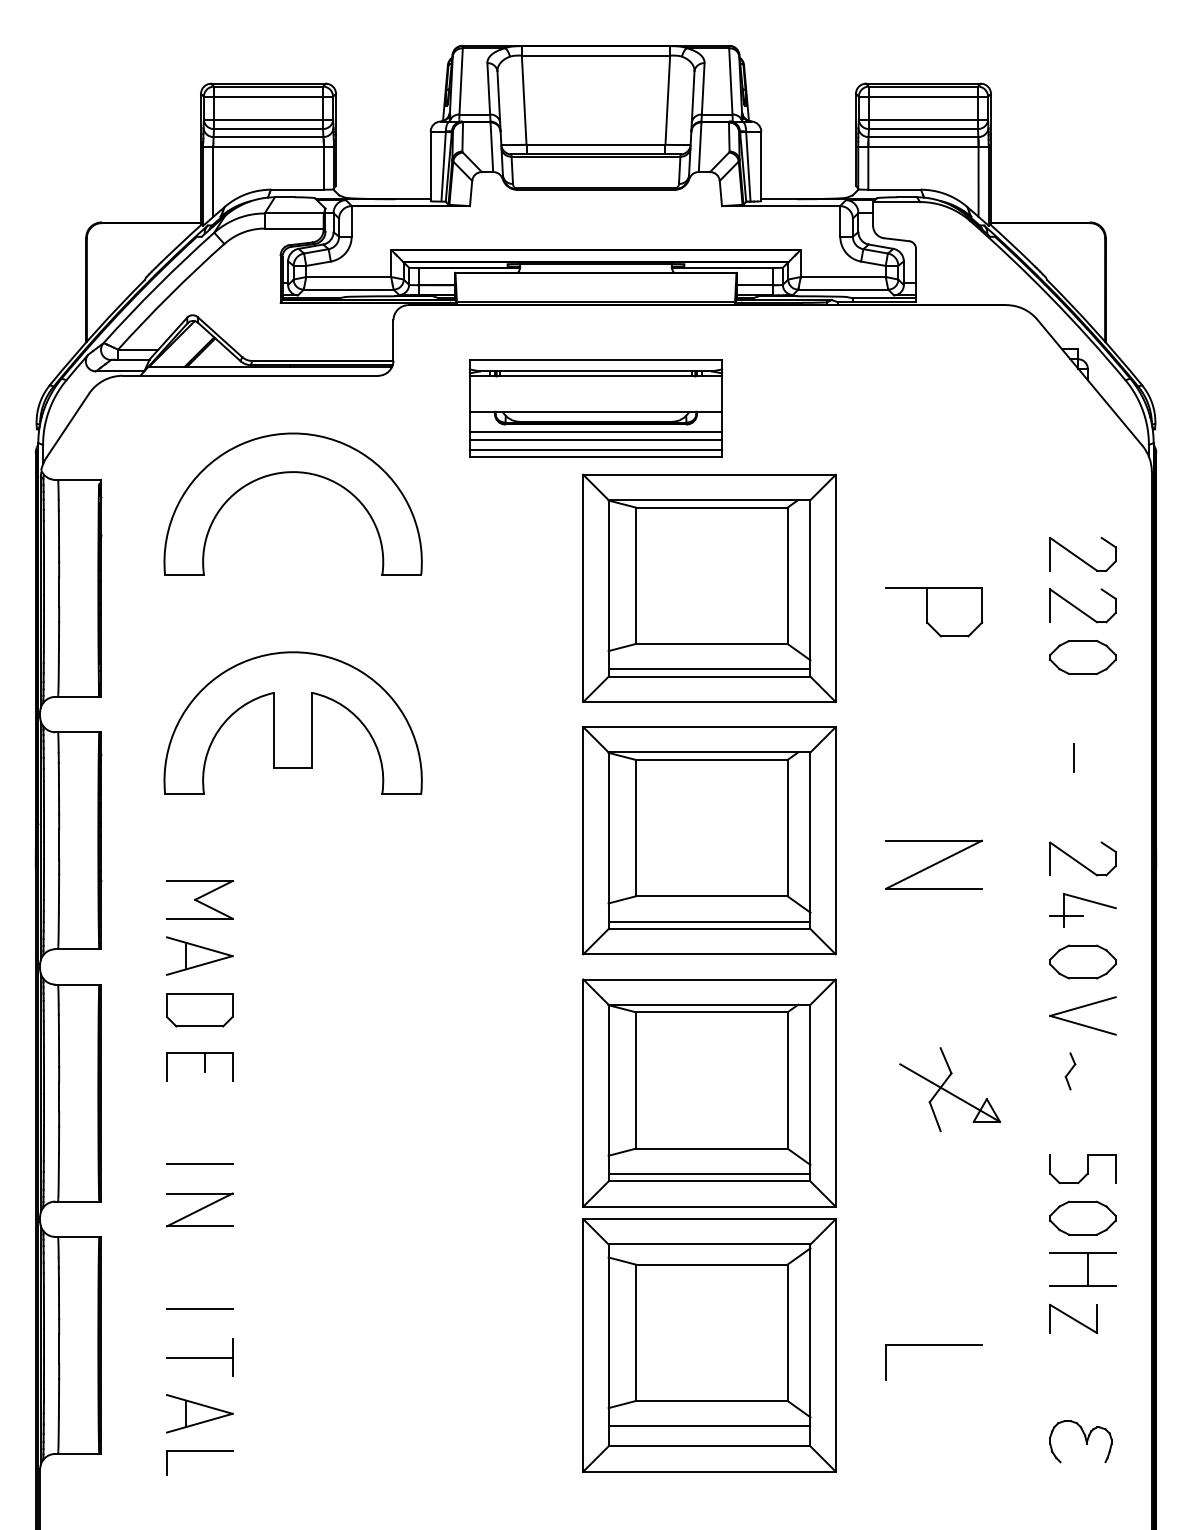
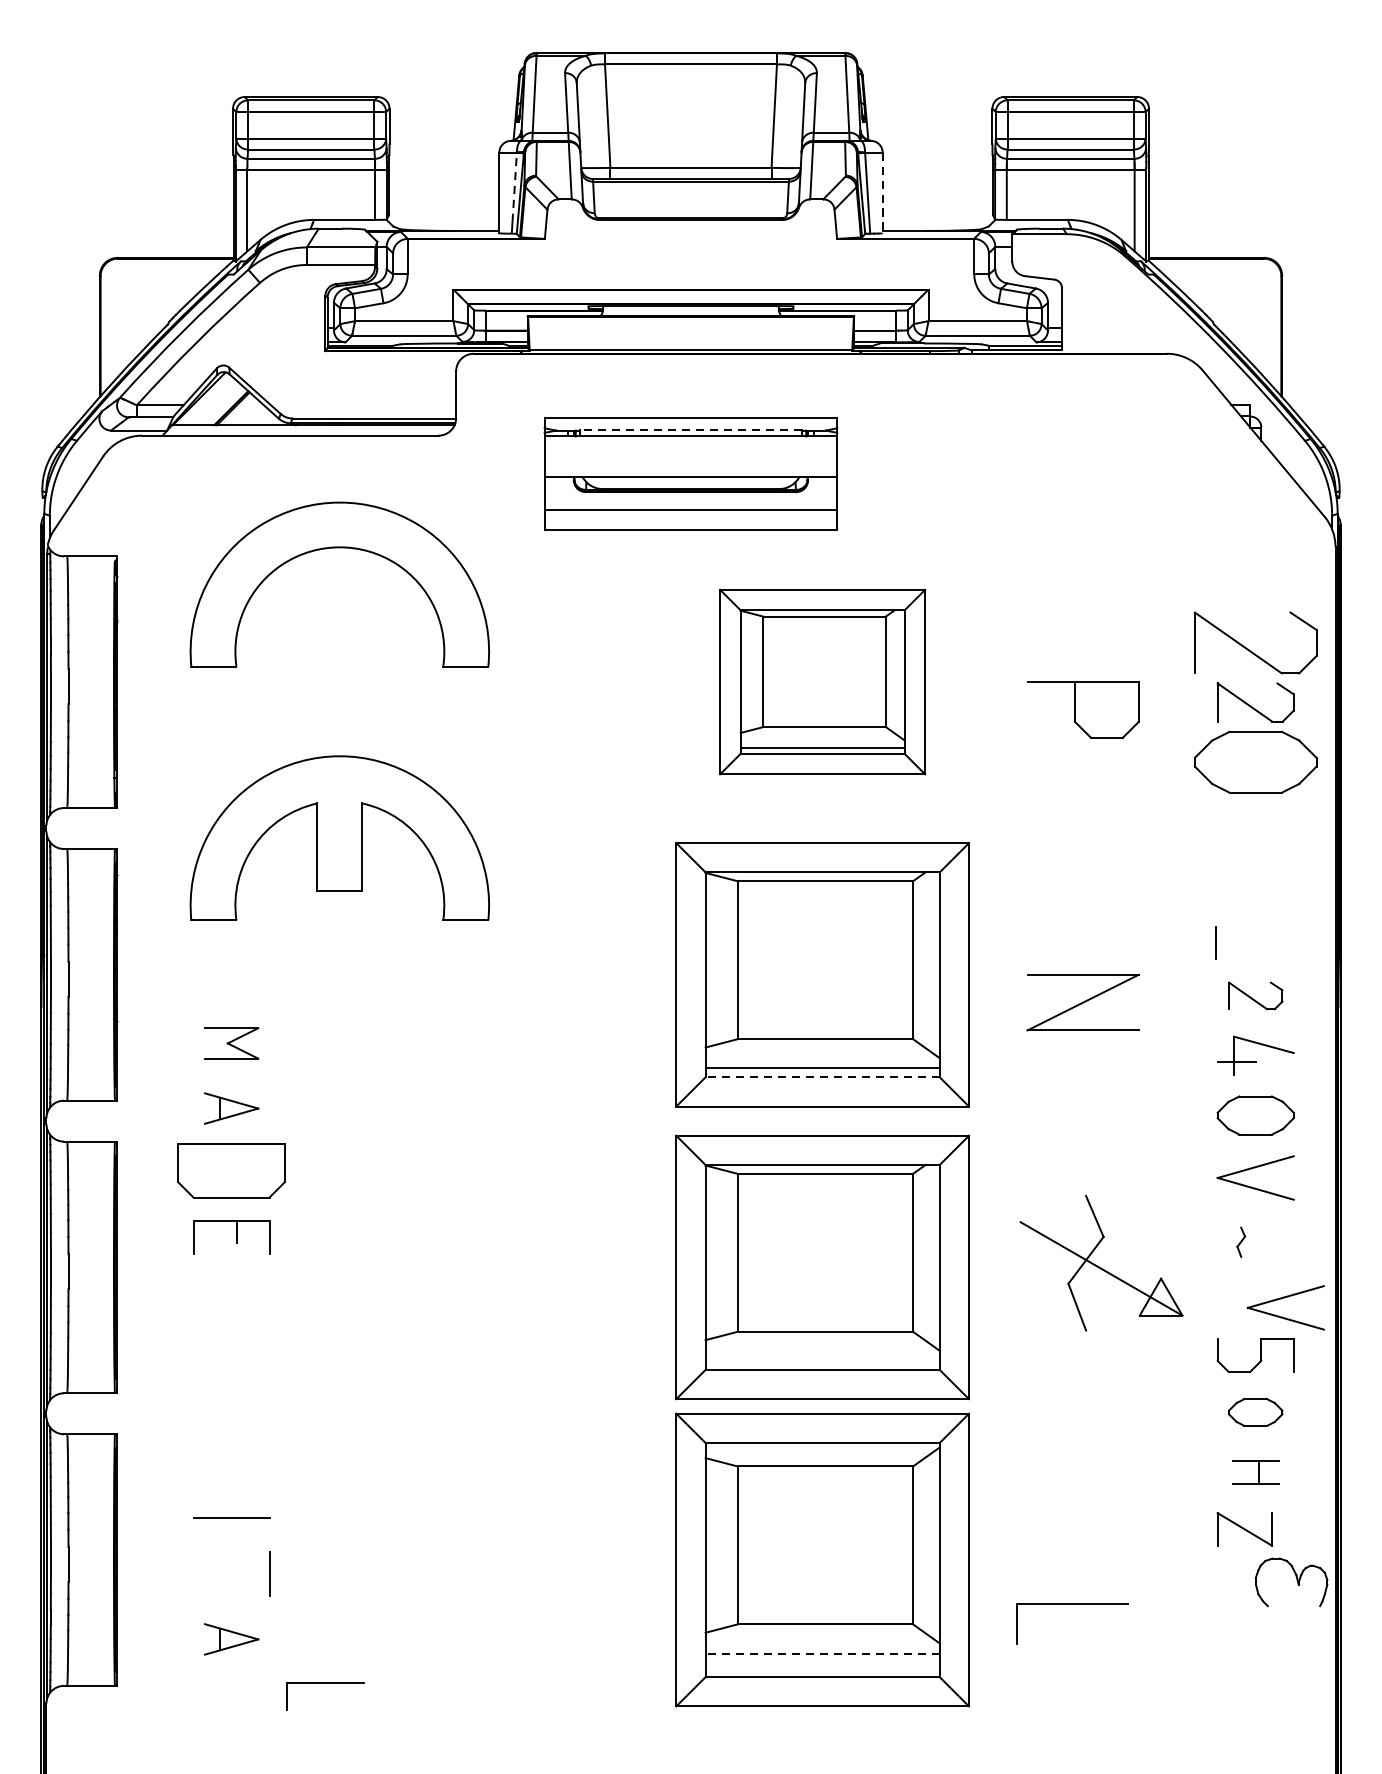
line: (443, 161) -> (514, 187), solid -> dashed
line: (761, 166) -> (882, 192), solid -> dashed
line: (596, 371) -> (691, 430), solid -> dashed
line: (595, 432) -> (690, 501), removed
line: (595, 449) -> (690, 521), removed
part: (1082, 553) -> (1255, 641), size x1.6
part: (709, 587) -> (822, 681), size x0.7
part: (1082, 657) -> (1255, 762), size x1.6
line: (1073, 757) -> (1215, 942), moved
part: (1082, 858) -> (1255, 995), size x0.7
part: (199, 899) -> (231, 1042), size x0.7
line: (709, 929) -> (822, 1077), solid -> dashed
part: (199, 955) -> (231, 1107), size x0.7
part: (199, 1010) -> (231, 1171), size x1.4
part: (1070, 1071) -> (1241, 1242), size x0.7
part: (950, 1089) -> (1102, 1263), size x1.4
part: (1106, 1120) -> (1282, 1299), added
line: (199, 1163) -> (231, 1349), removed
line: (709, 1173) -> (822, 1360), removed
part: (199, 1209) -> (231, 1402), removed
part: (1082, 1217) -> (1255, 1411), size x0.7
part: (1082, 1269) -> (1255, 1472), size x0.6
part: (933, 1345) -> (1071, 1604), moved
line: (199, 1357) -> (231, 1574), removed
part: (199, 1413) -> (231, 1639), size x0.7
line: (709, 1426) -> (822, 1654), solid -> dashed
part: (1080, 1441) -> (1291, 1582), moved
part: (199, 1451) -> (325, 1683), moved

